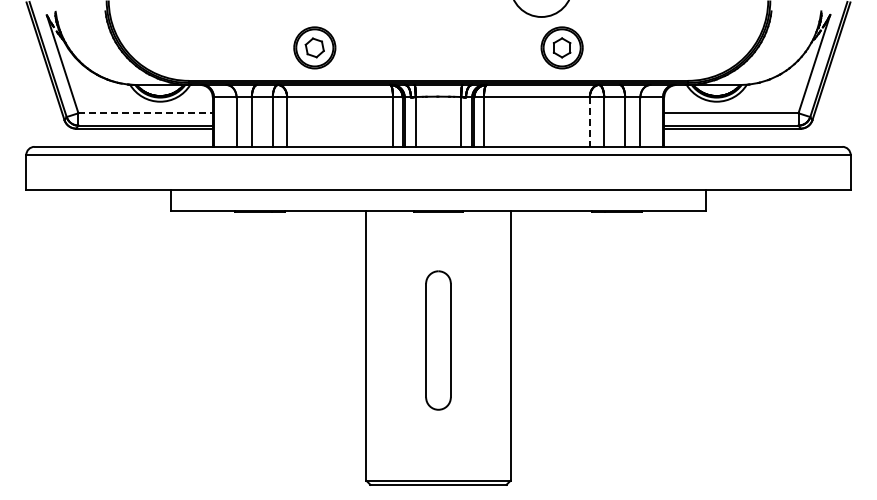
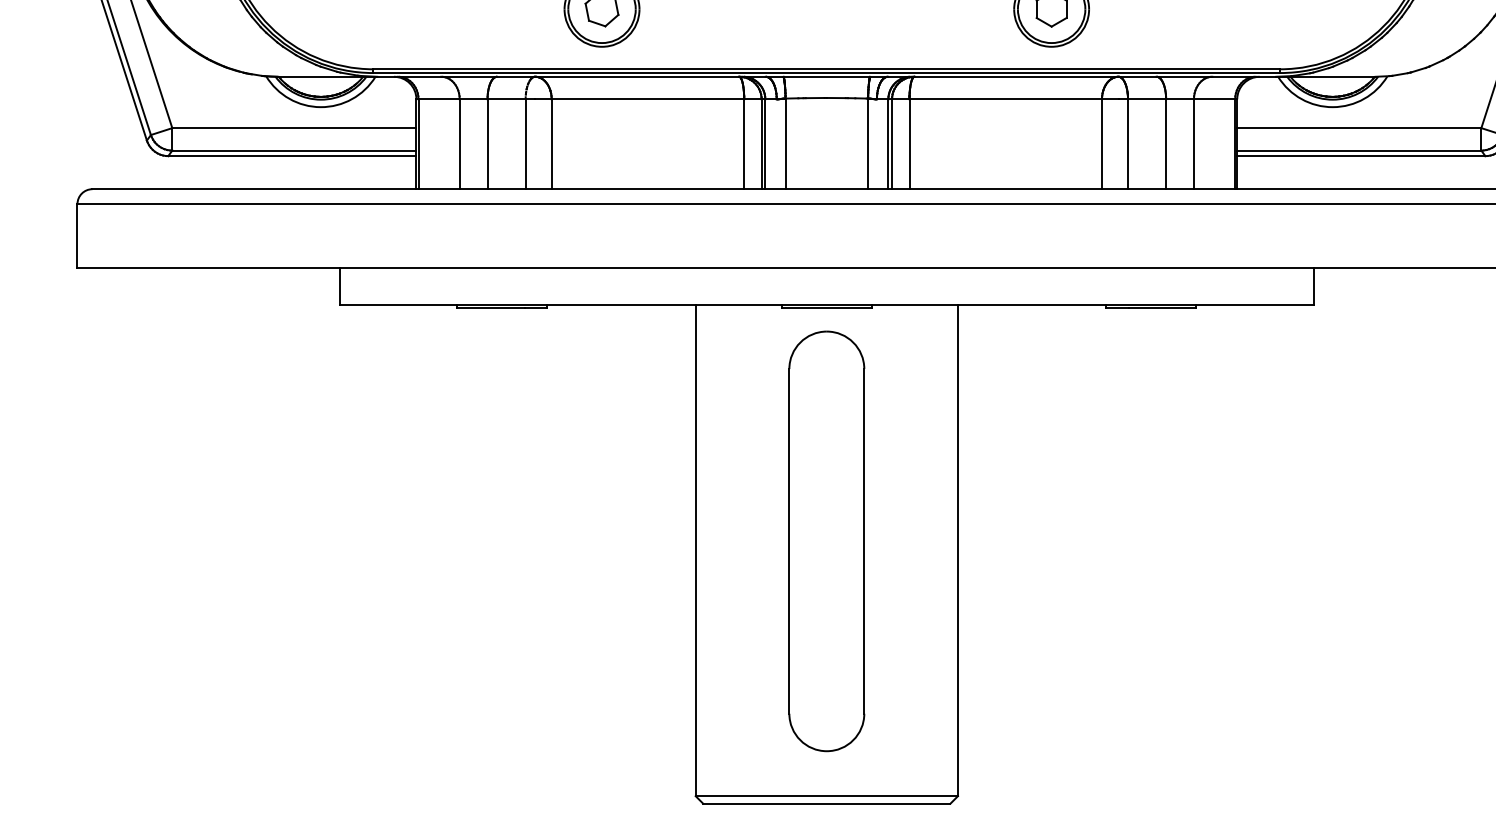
line: (146, 113) -> (295, 128), dashed -> solid
line: (589, 122) -> (1101, 144), dashed -> solid
part: (438, 340) -> (826, 541), size x1.67

